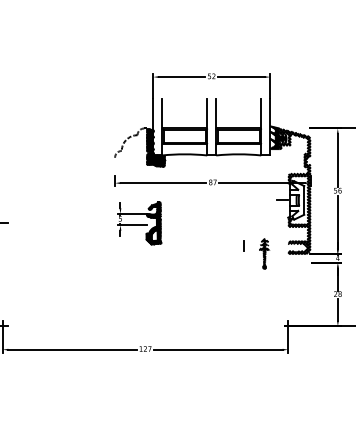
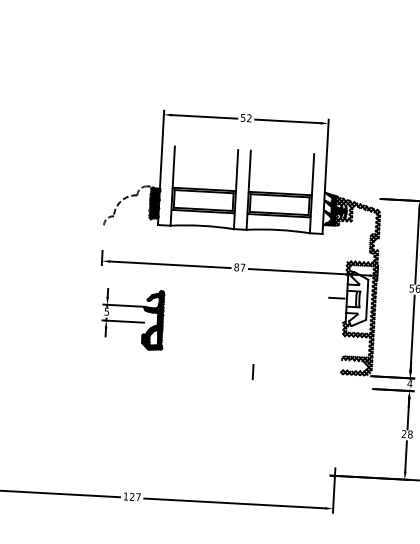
hatch: (155, 159) -> (160, 230), removed
line: (243, 245) -> (251, 371), moved
part: (264, 253) -> (307, 371), removed

